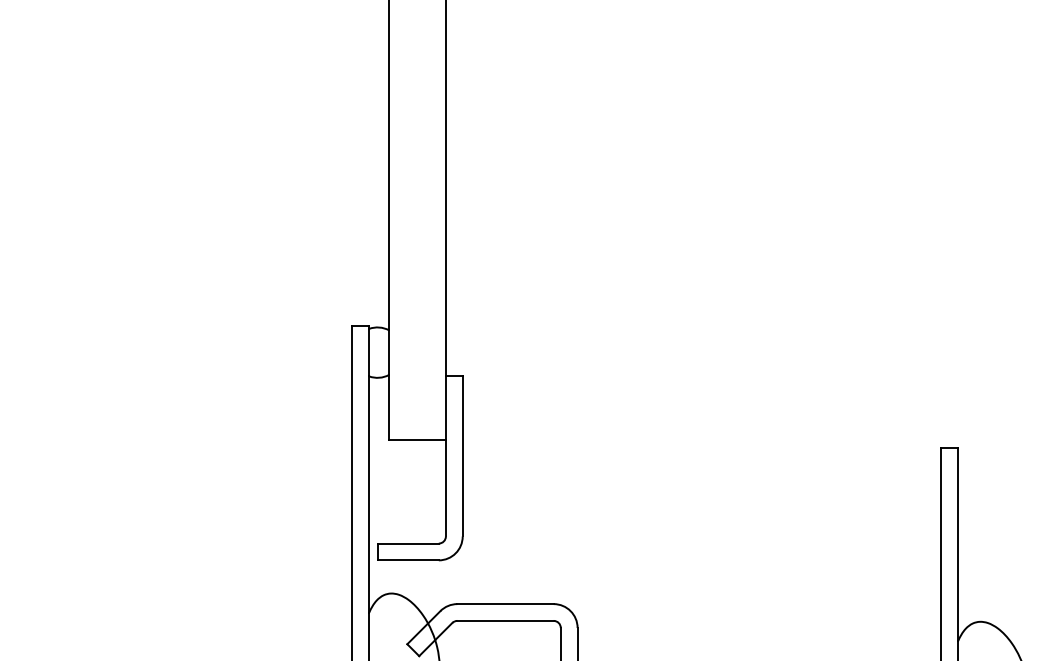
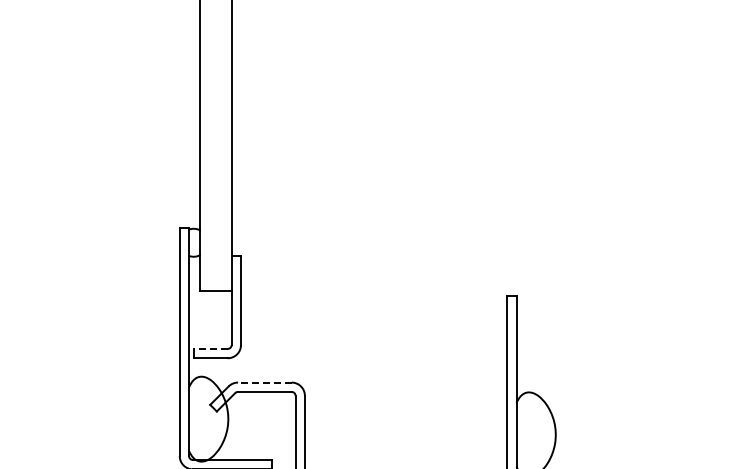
line: (407, 542) -> (210, 348), solid -> dashed
line: (504, 603) -> (264, 382), solid -> dashed

